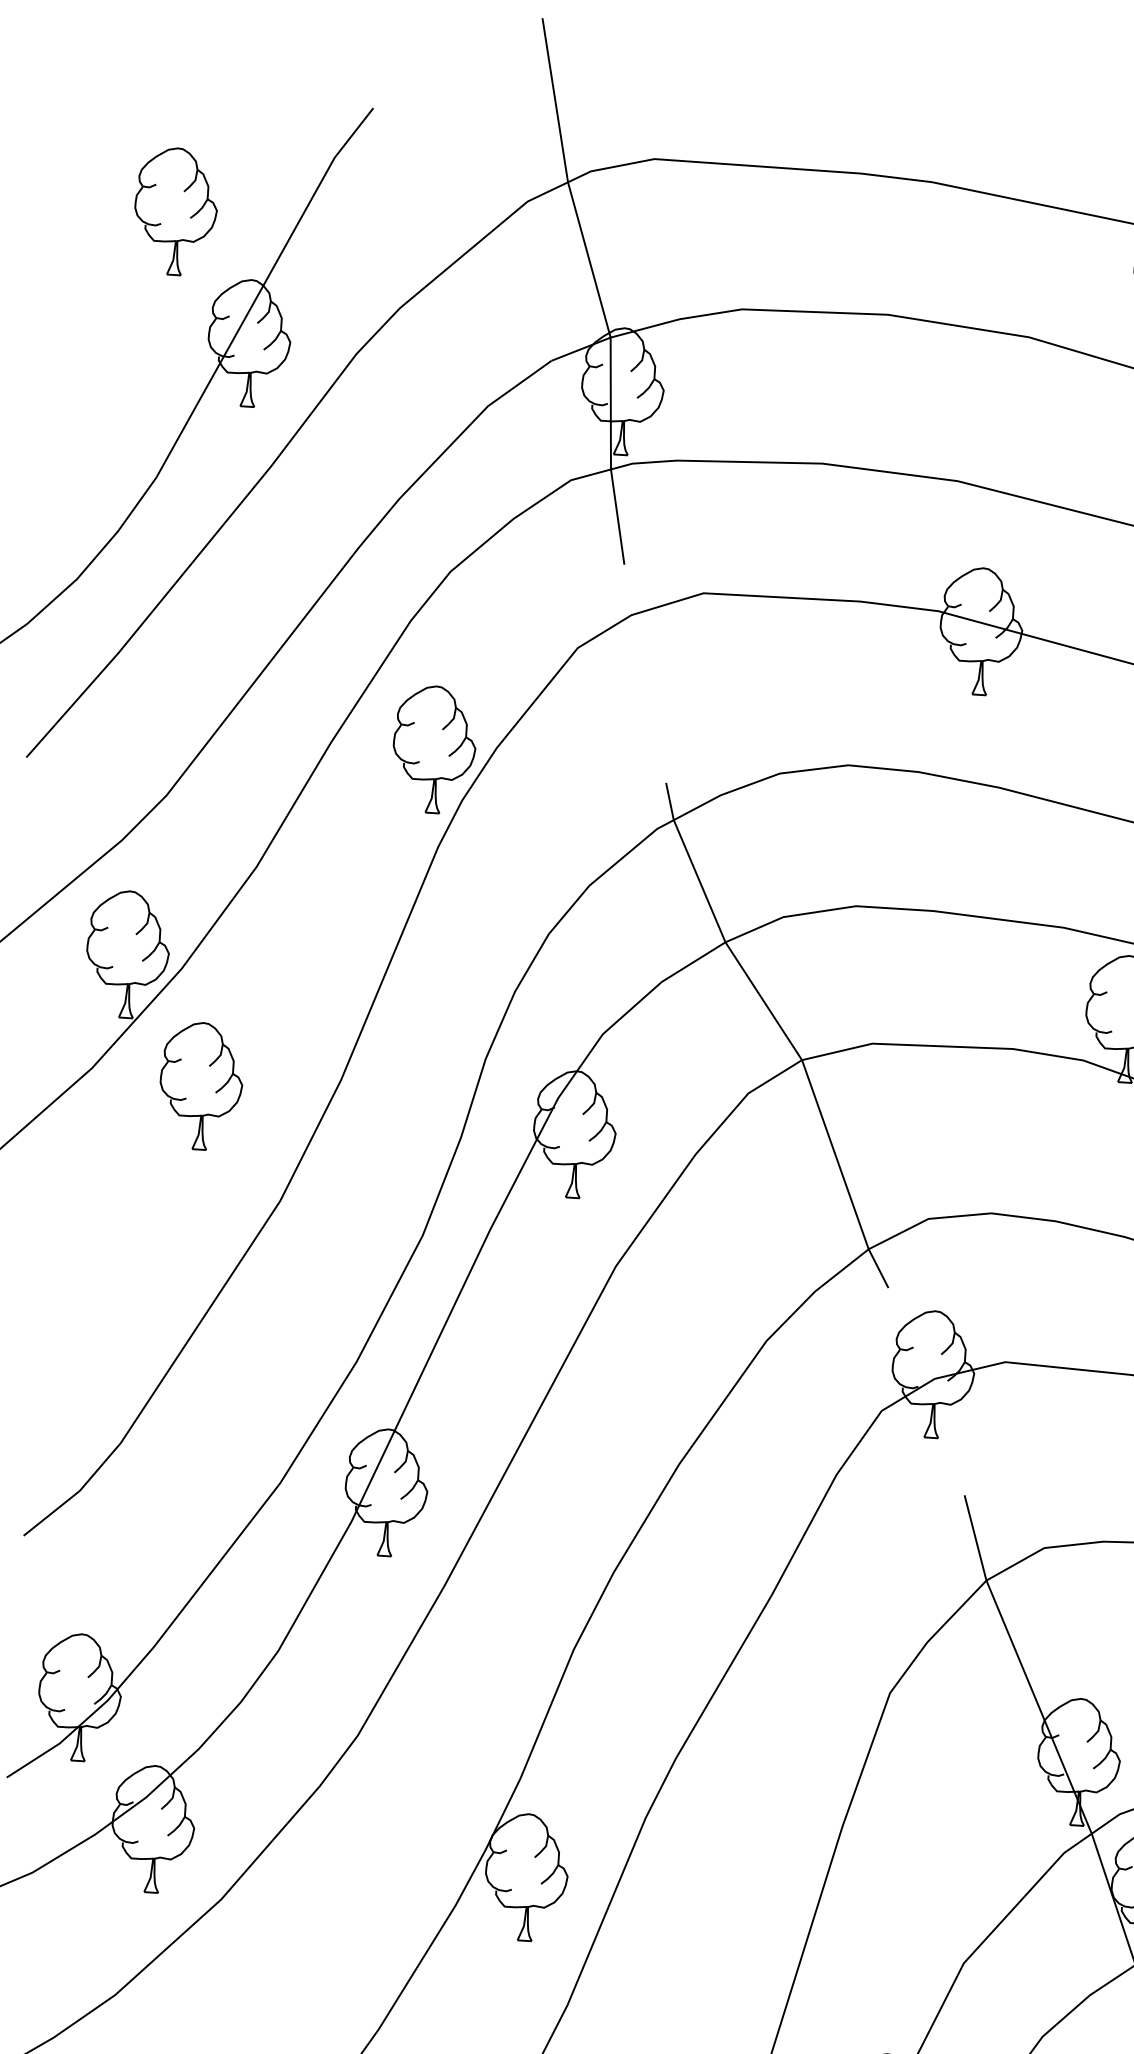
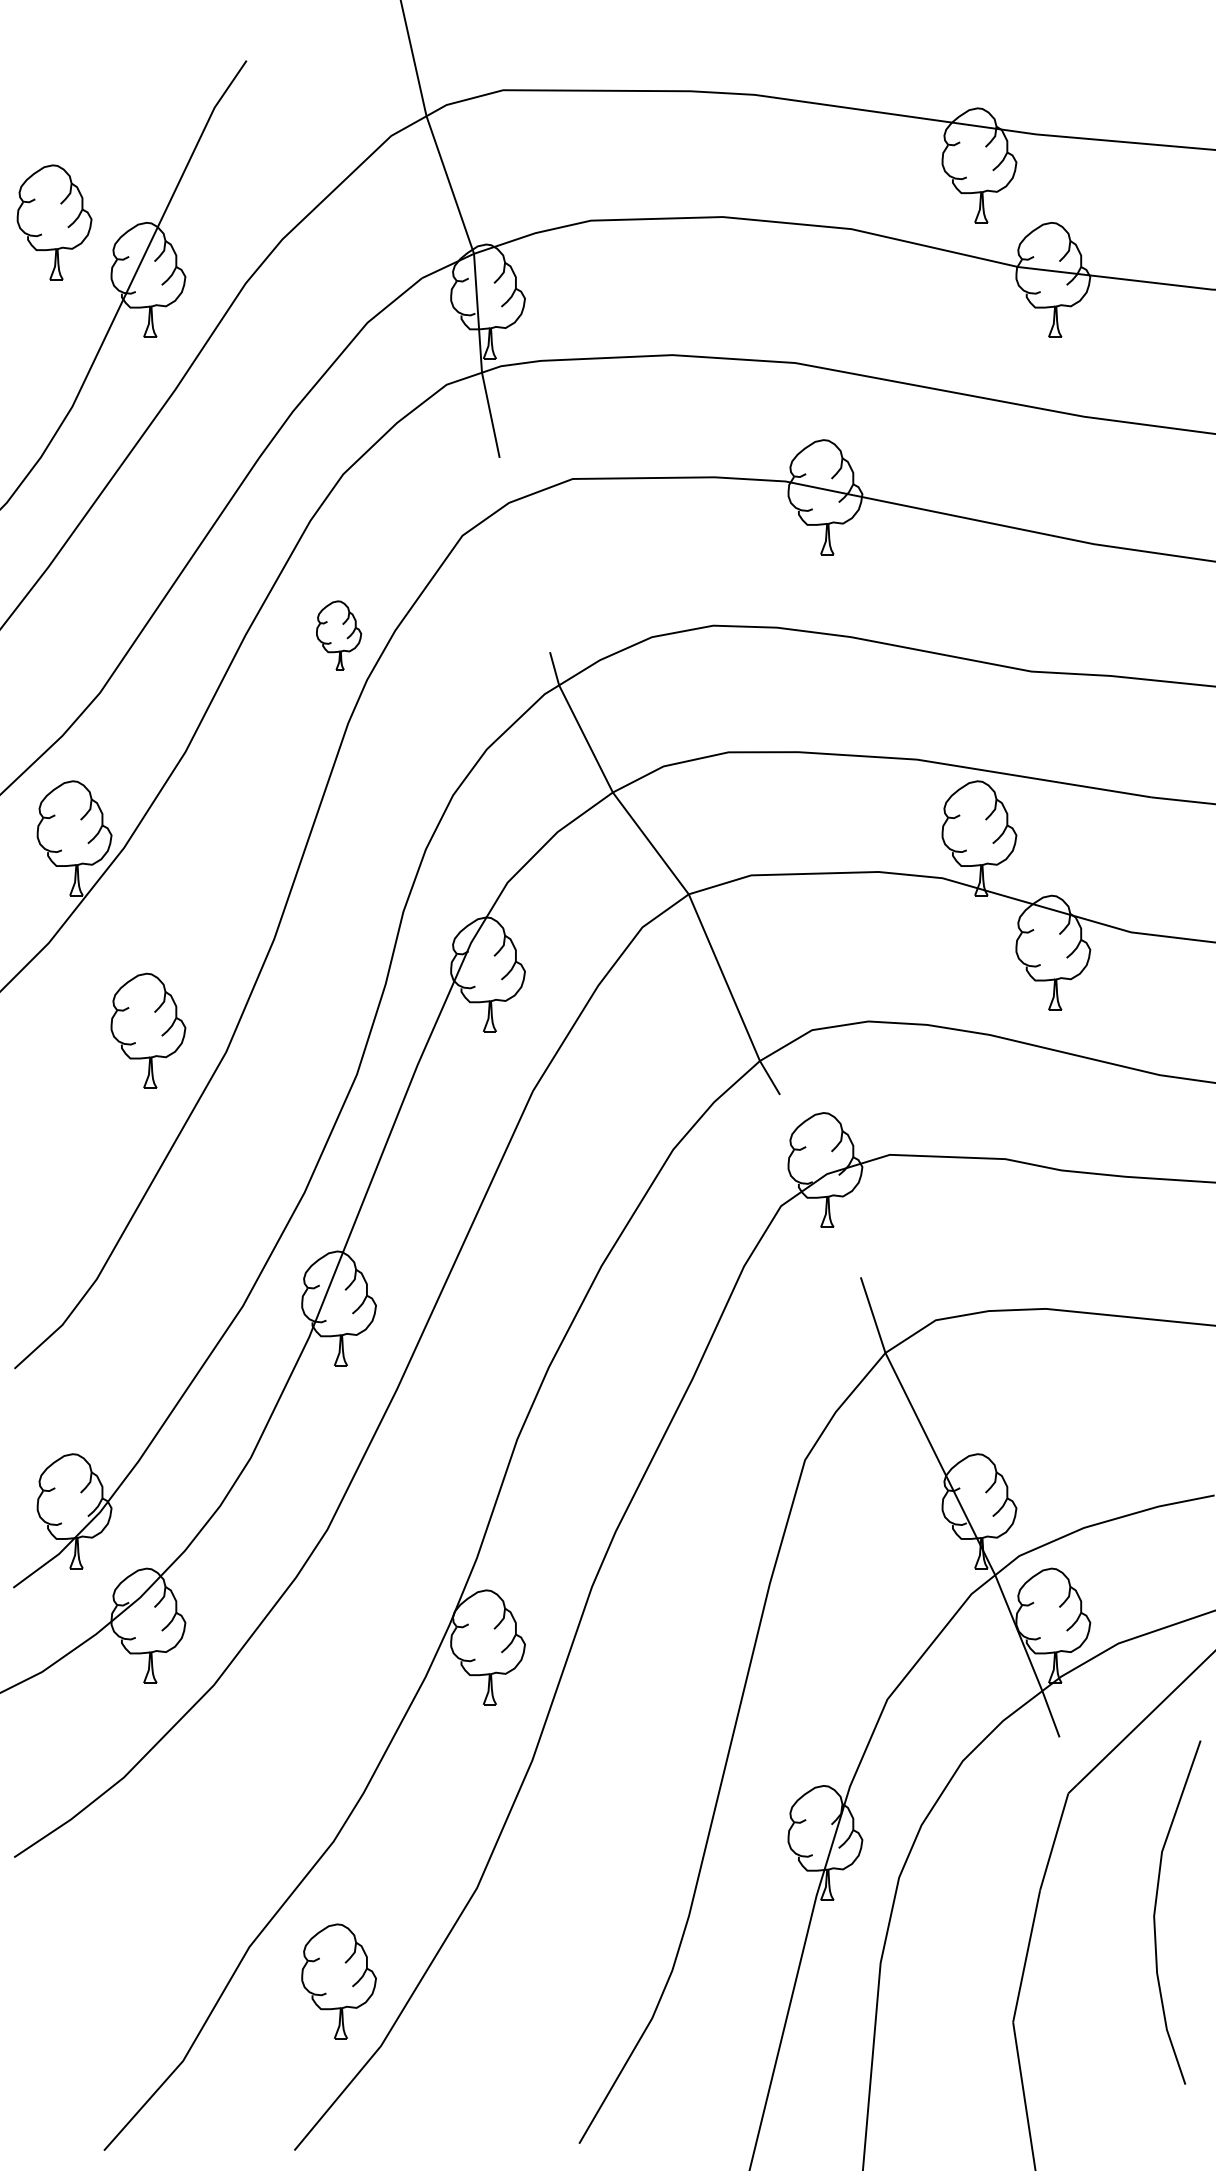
part: (175, 211) -> (54, 222), moved
part: (433, 749) -> (338, 635), size x0.6
part: (201, 1085) -> (148, 1030), moved

